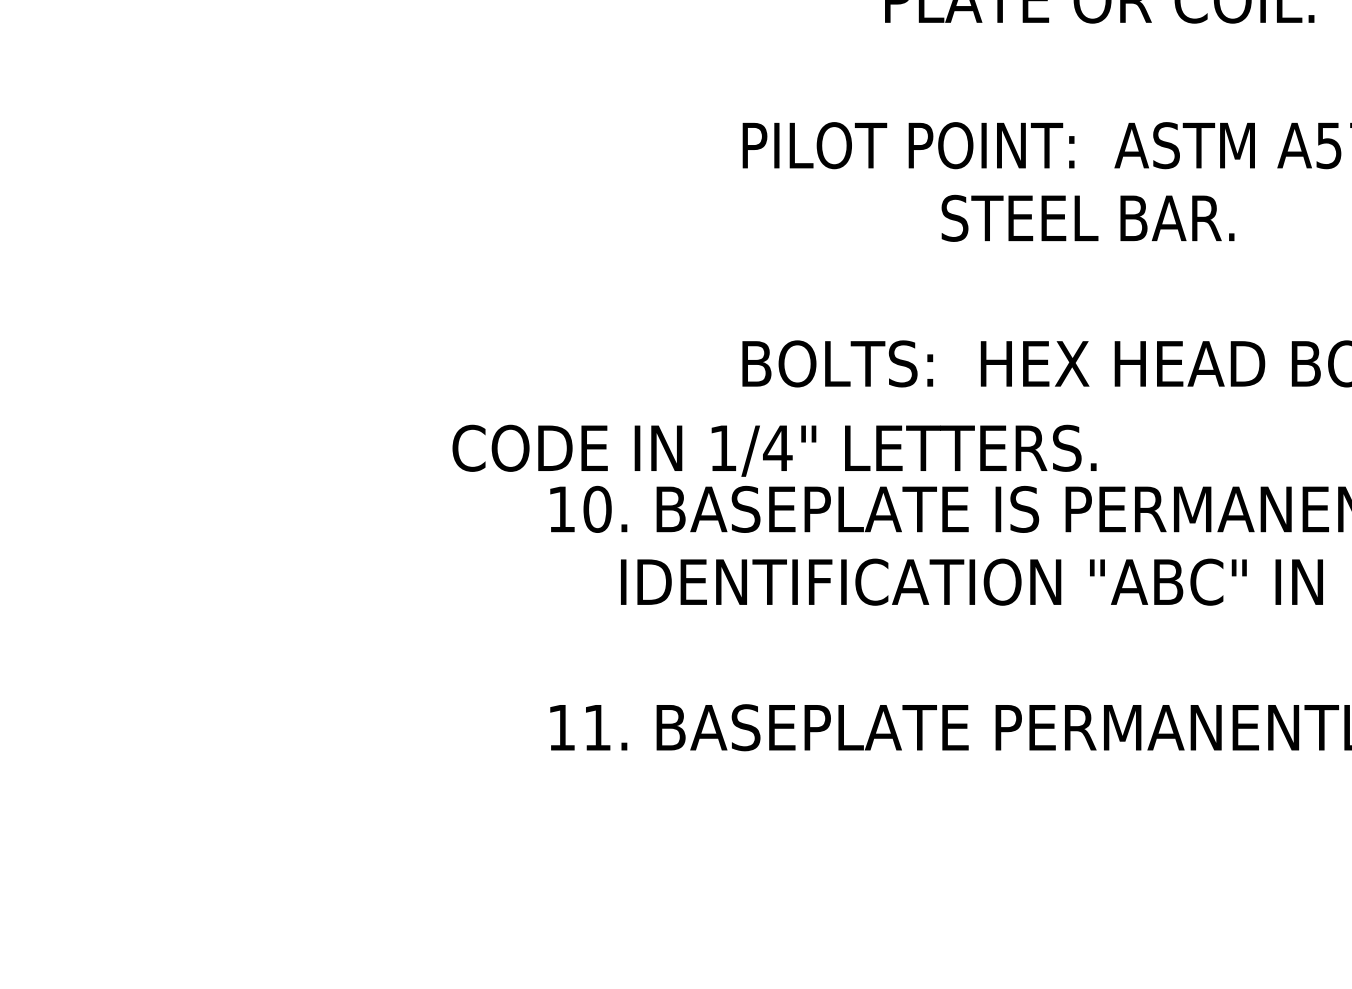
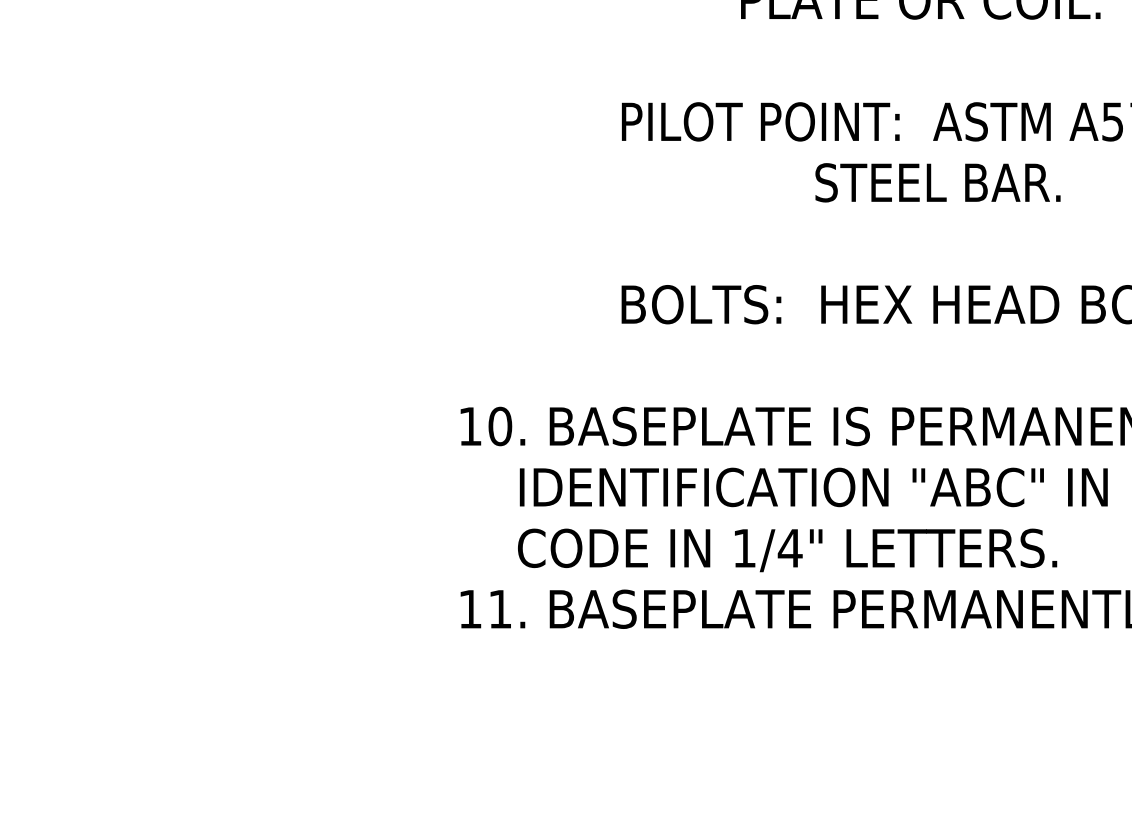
text: (1087, 218) -> (937, 182), moved
text: (774, 450) -> (787, 550), moved

